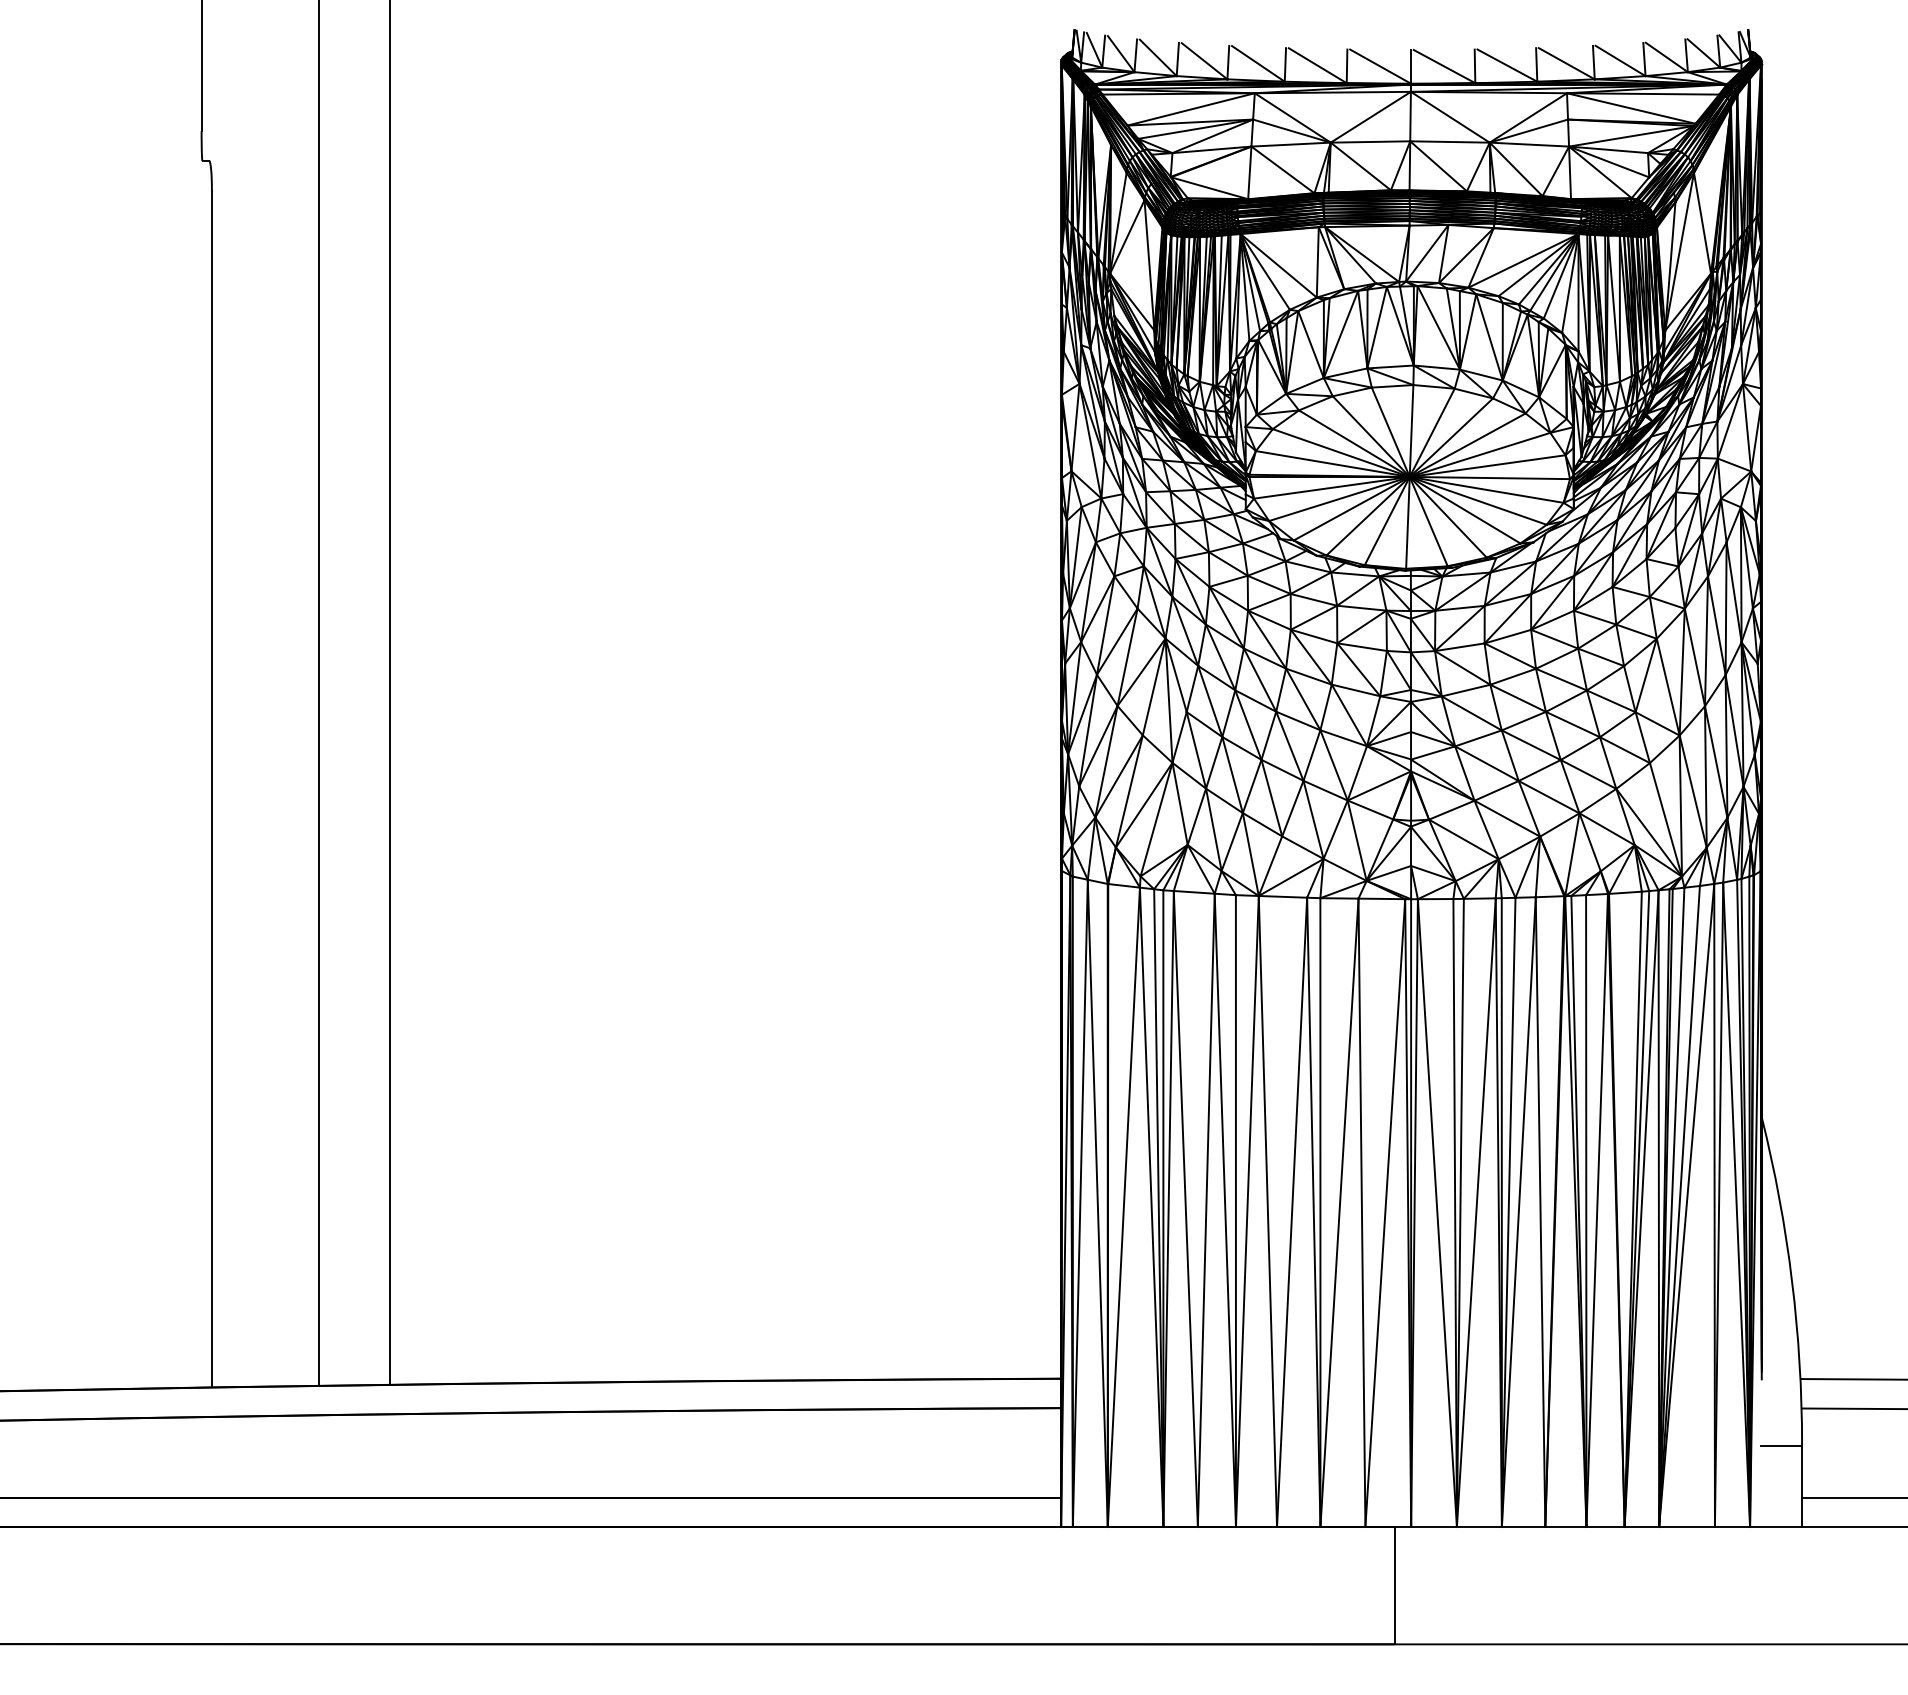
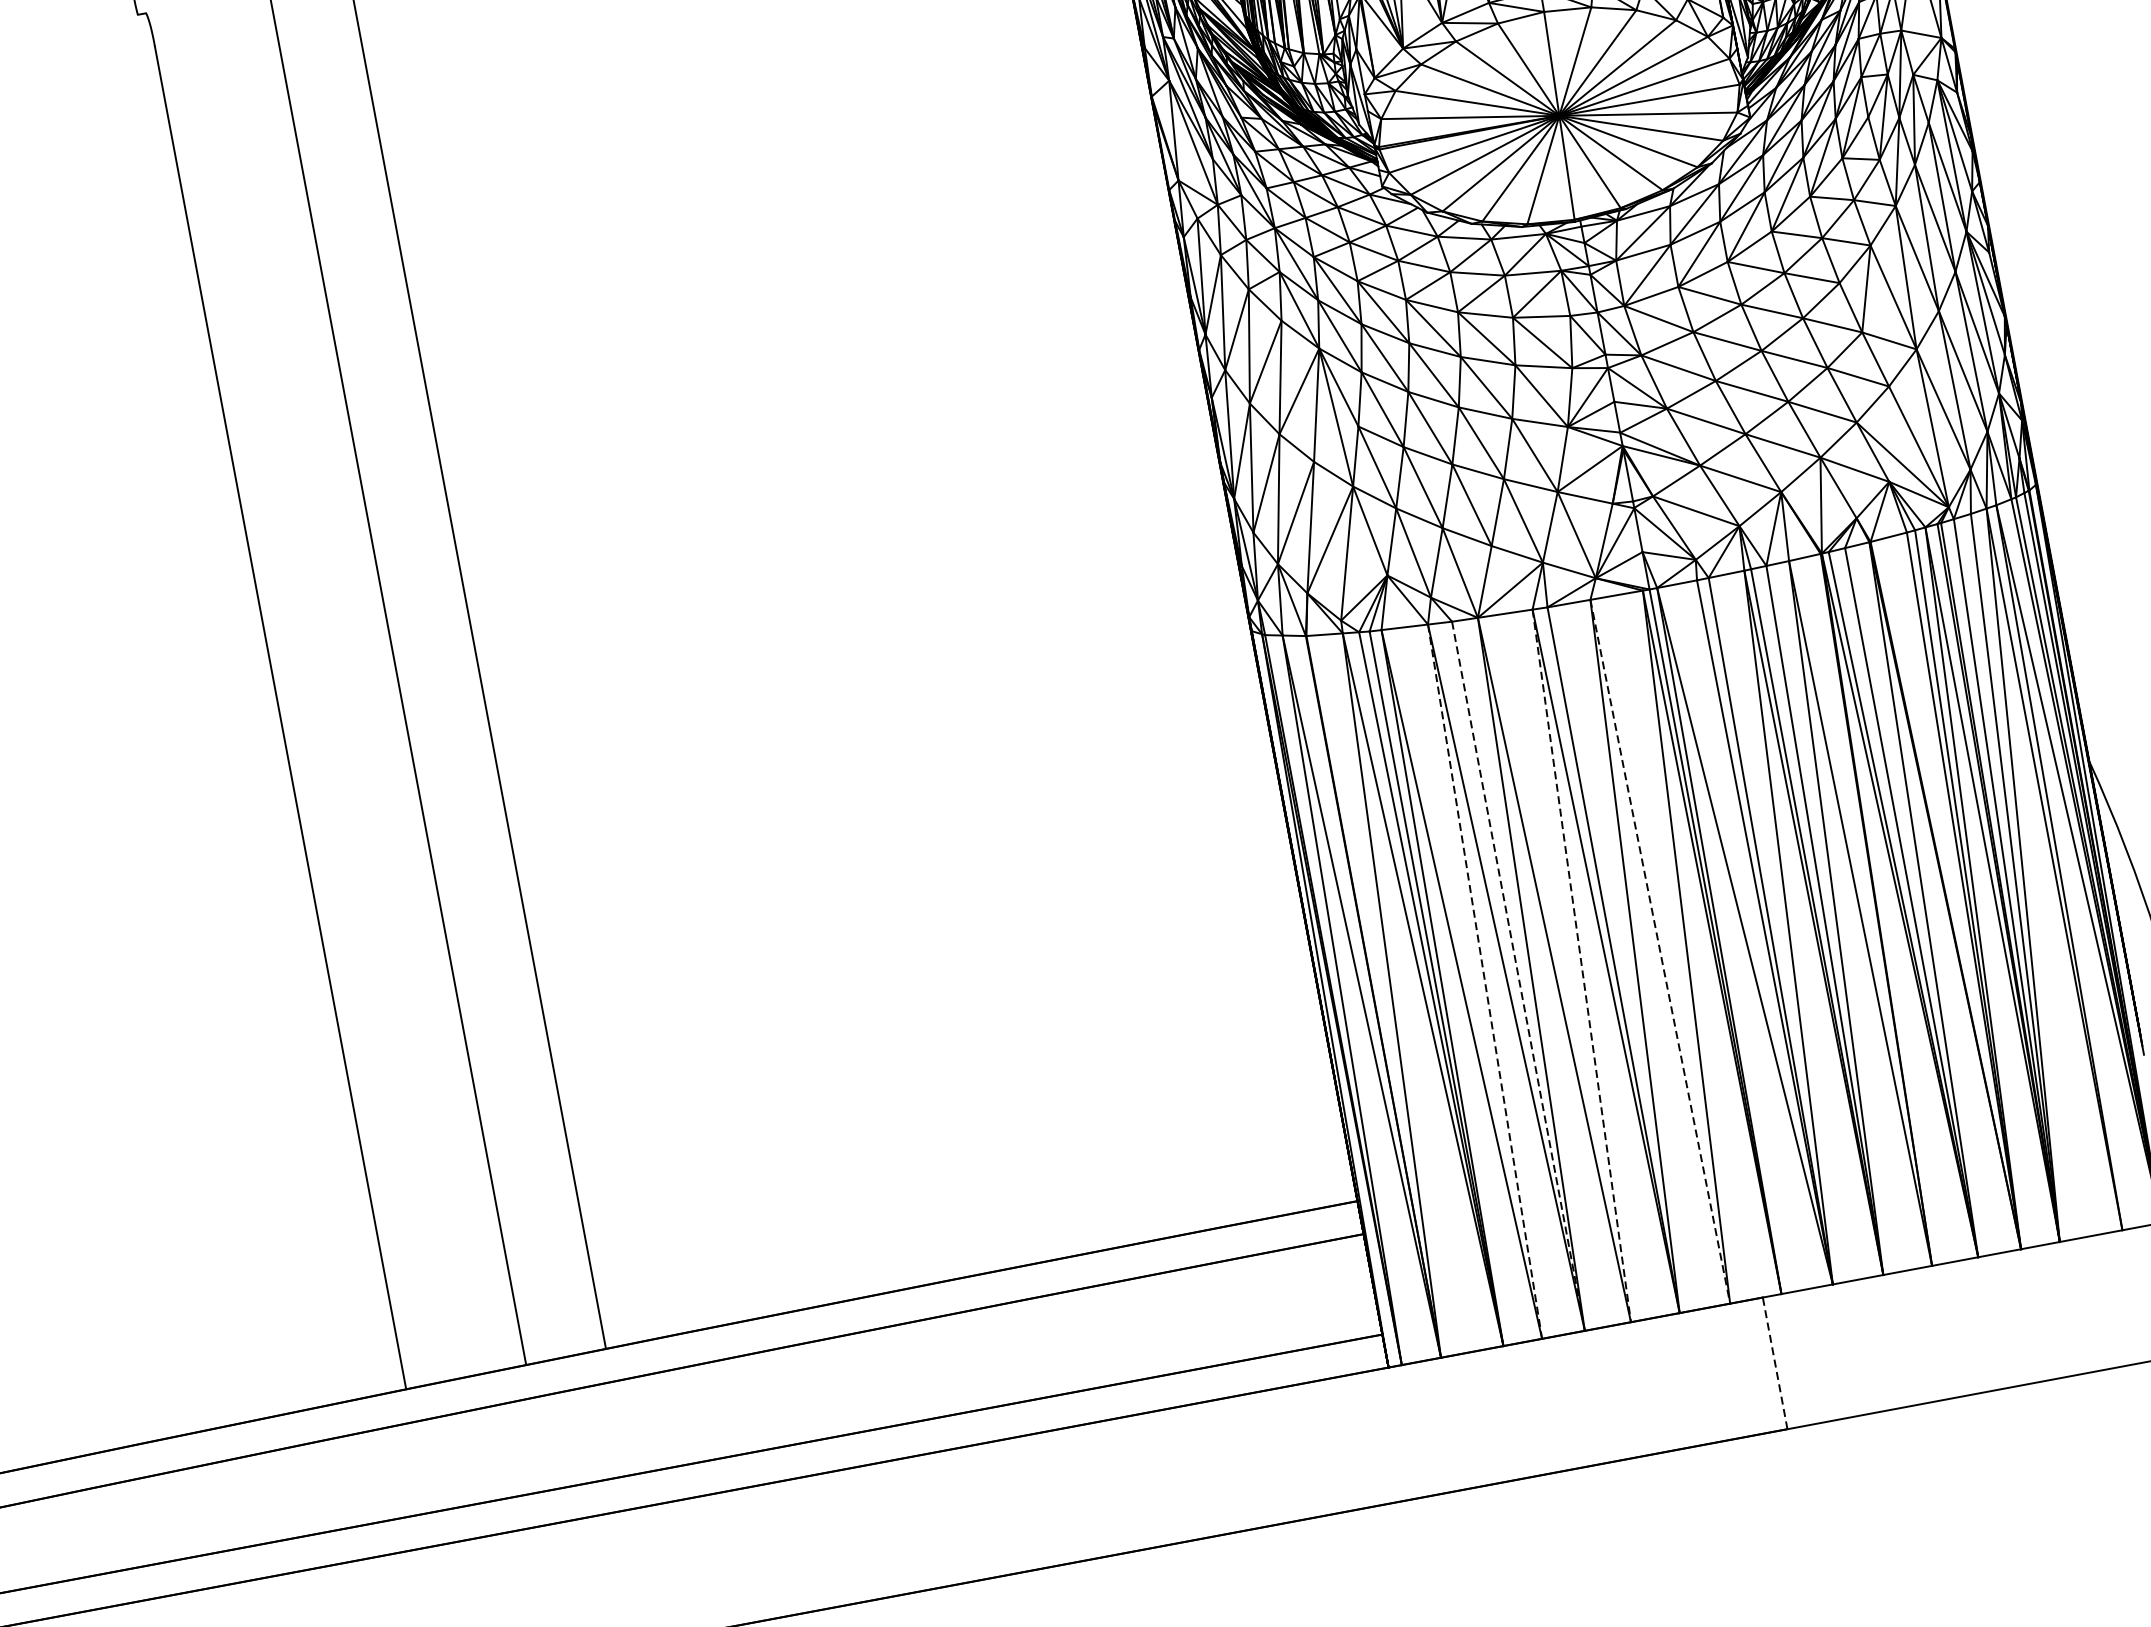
line: (1206, 1210) -> (1485, 981), solid -> dashed
line: (1235, 1211) -> (1518, 976), solid -> dashed
line: (1292, 1212) -> (1582, 965), solid -> dashed
line: (1361, 1213) -> (1659, 952), solid -> dashed
line: (1394, 1585) -> (1775, 1363), solid -> dashed

